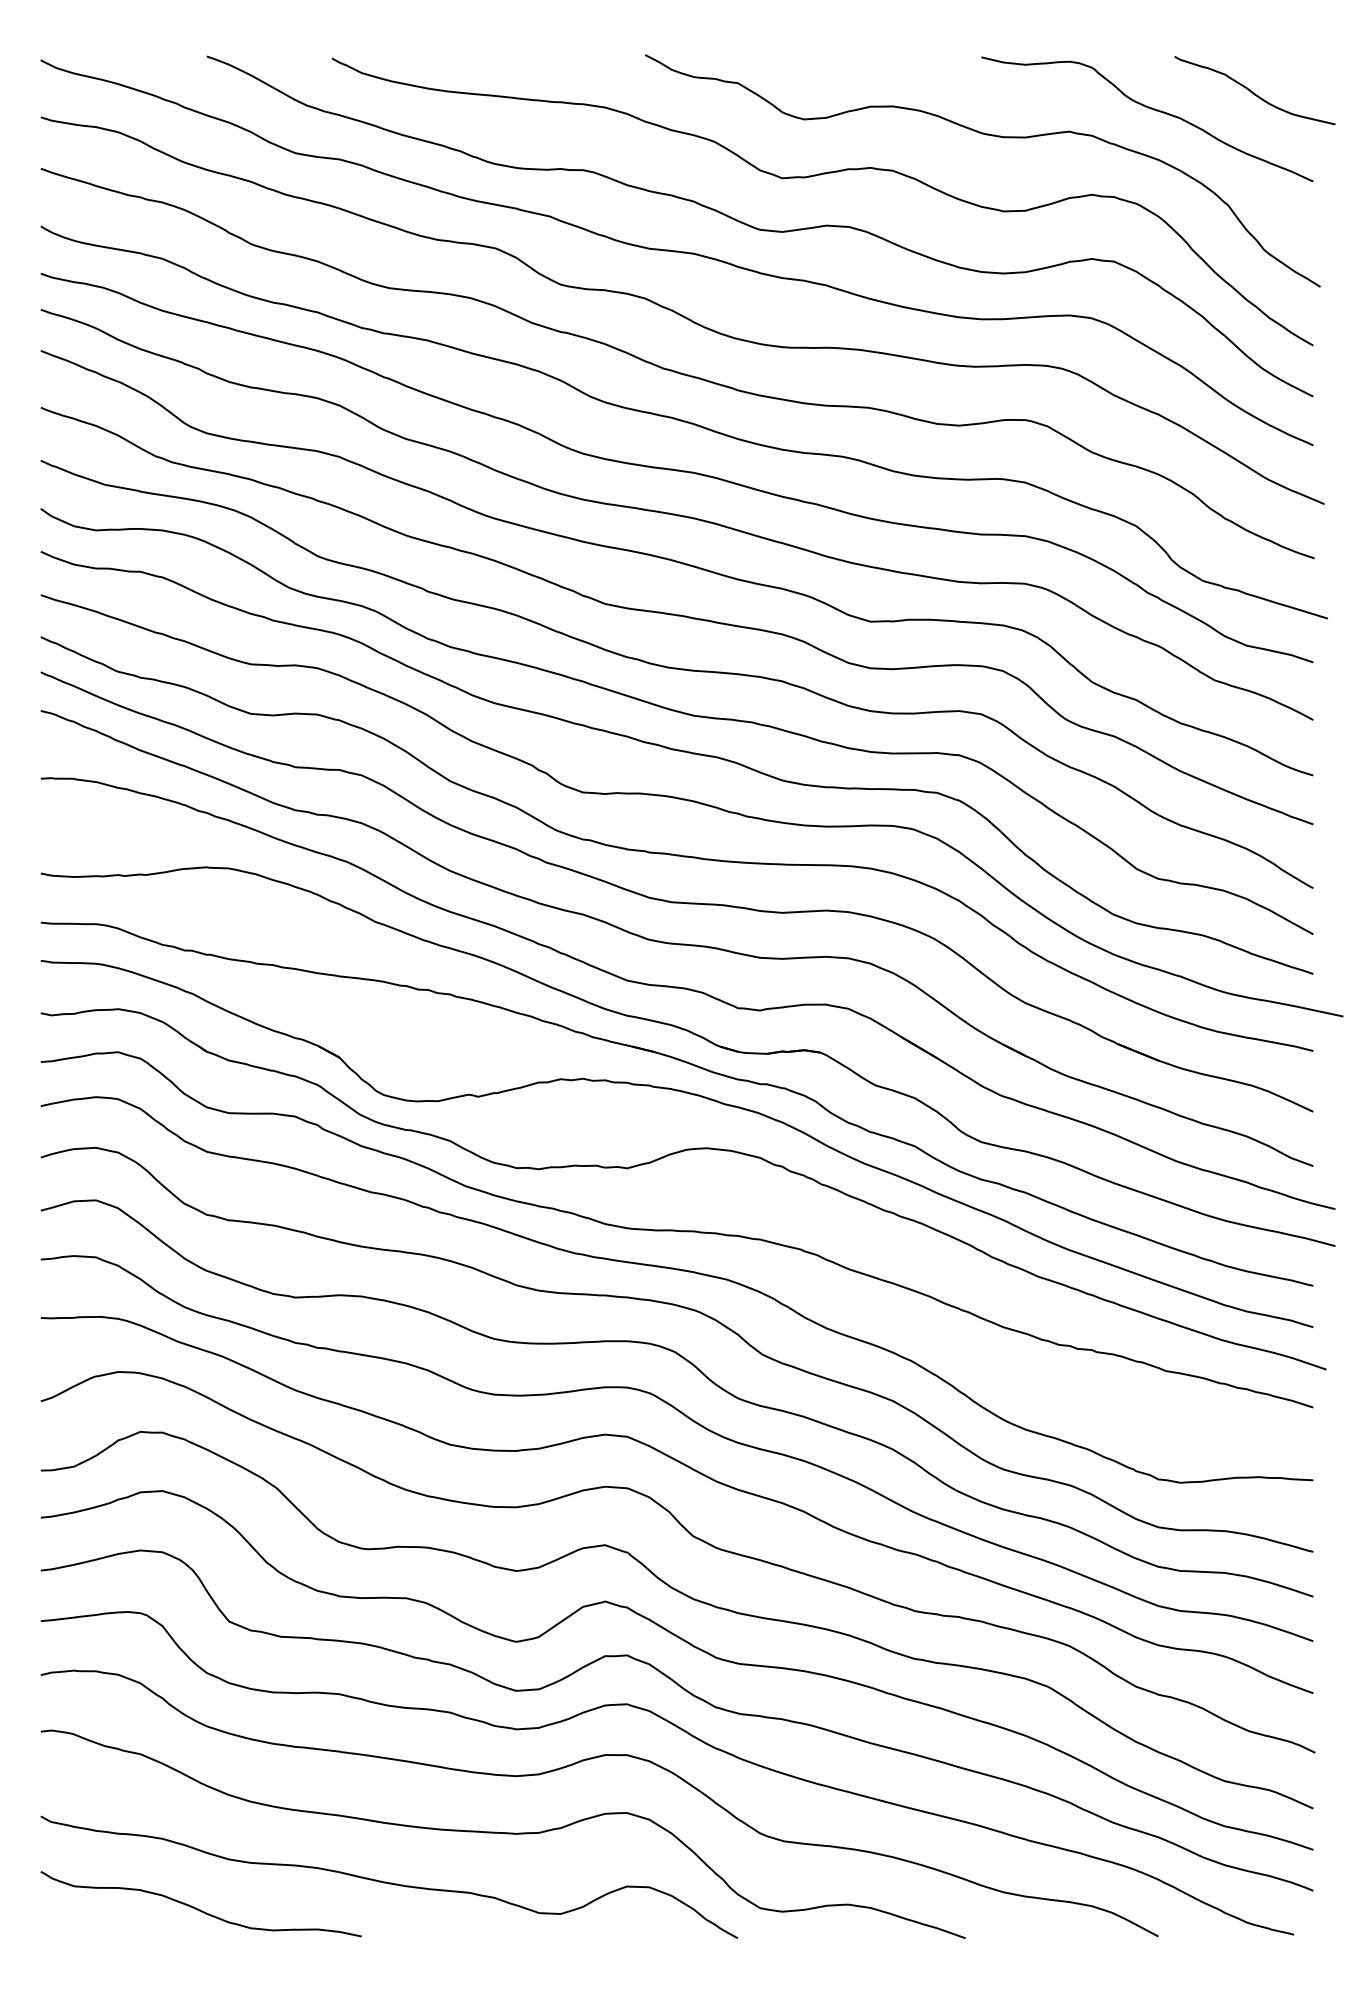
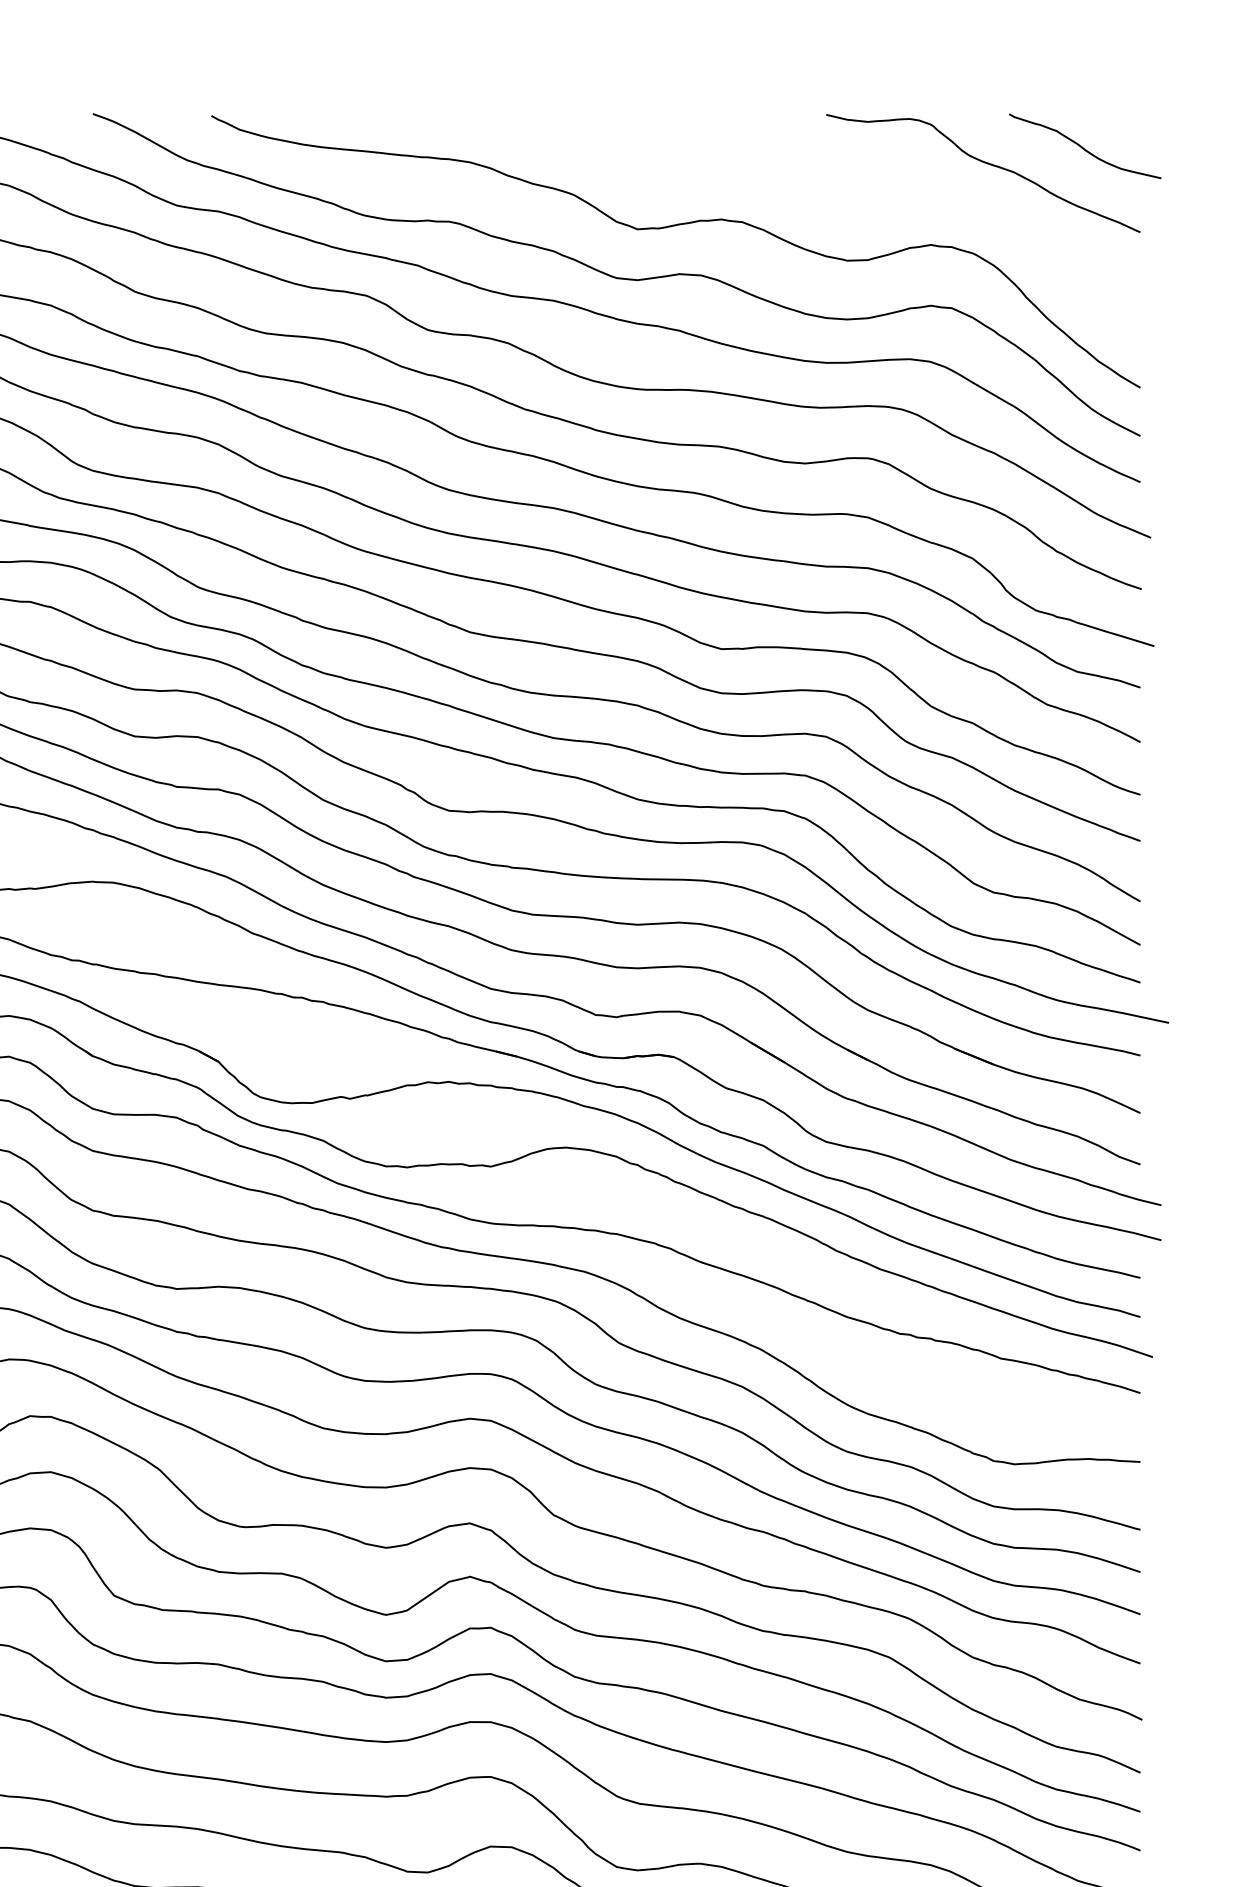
curve: (991, 136) -> (835, 189), removed

